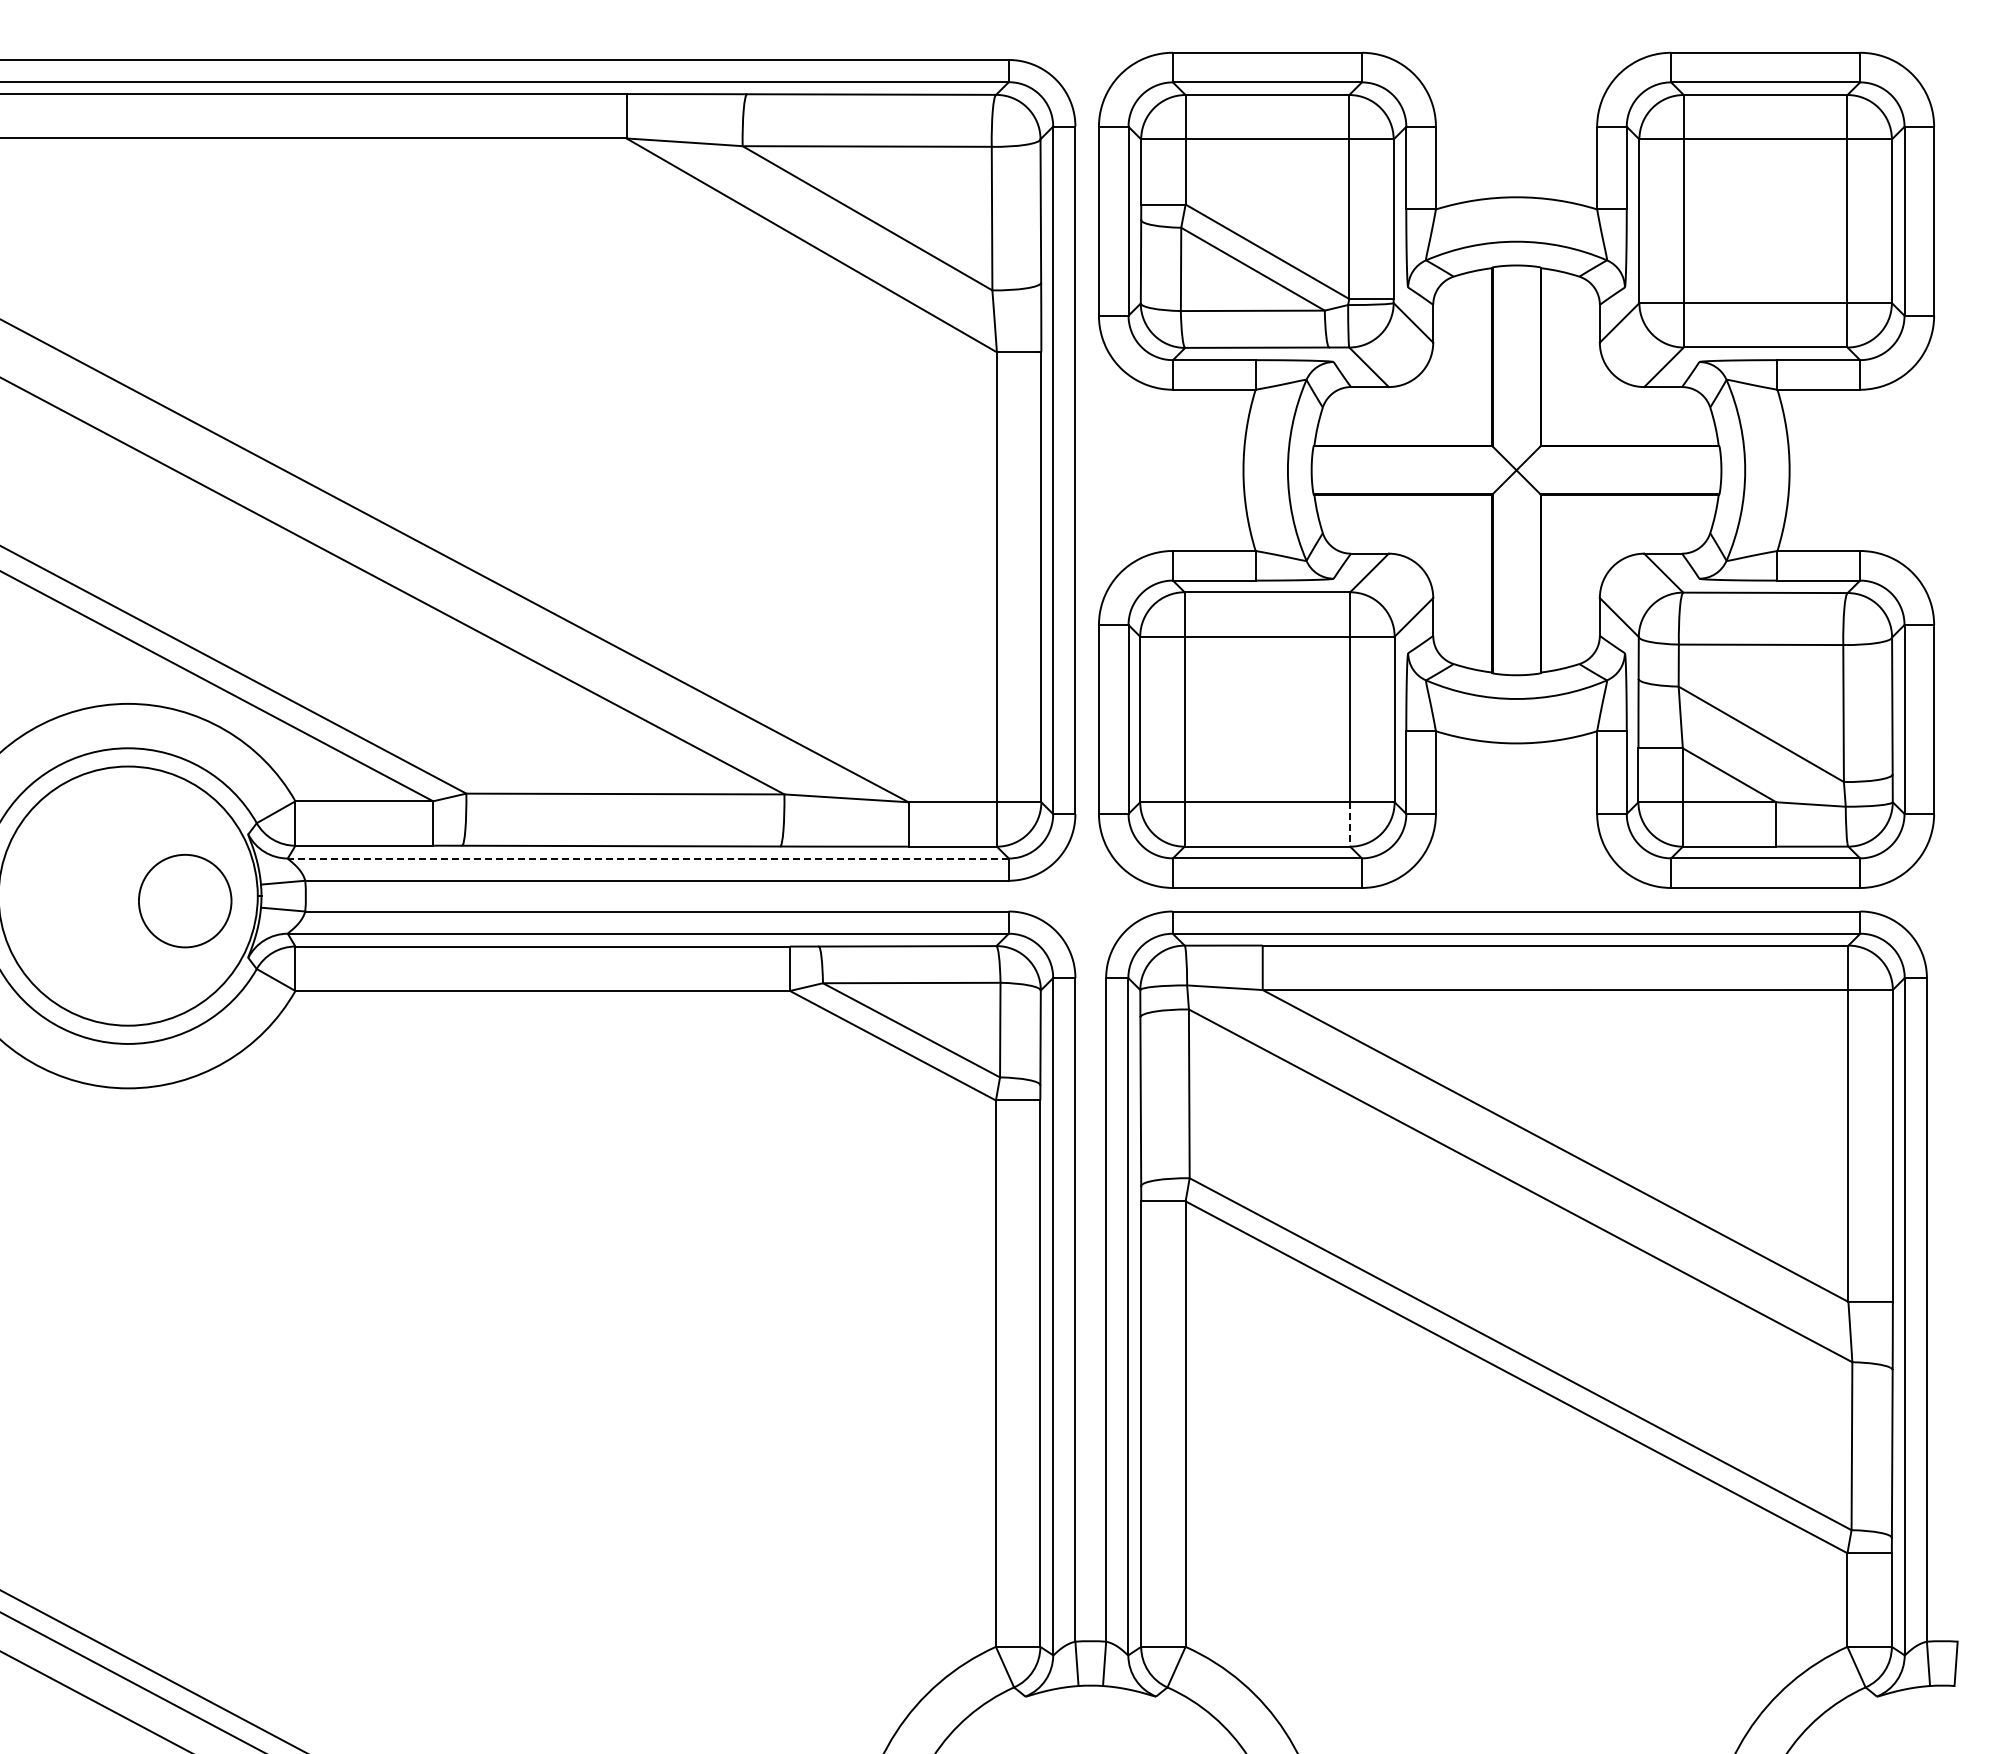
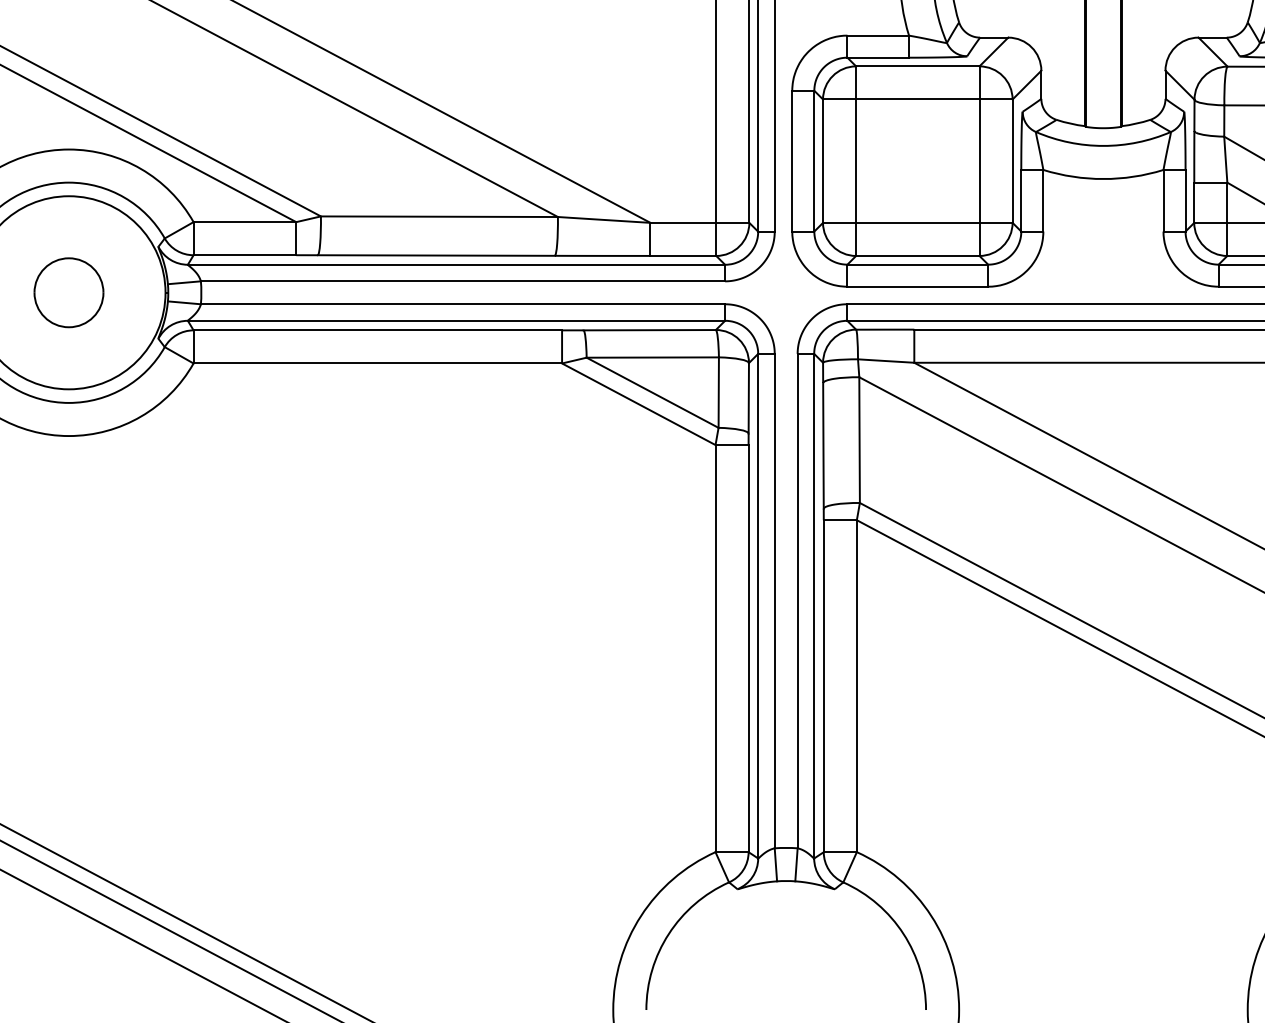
line: (1350, 824) -> (979, 239), dashed -> solid
line: (648, 858) -> (456, 264), dashed -> solid
part: (185, 901) -> (69, 293), moved

